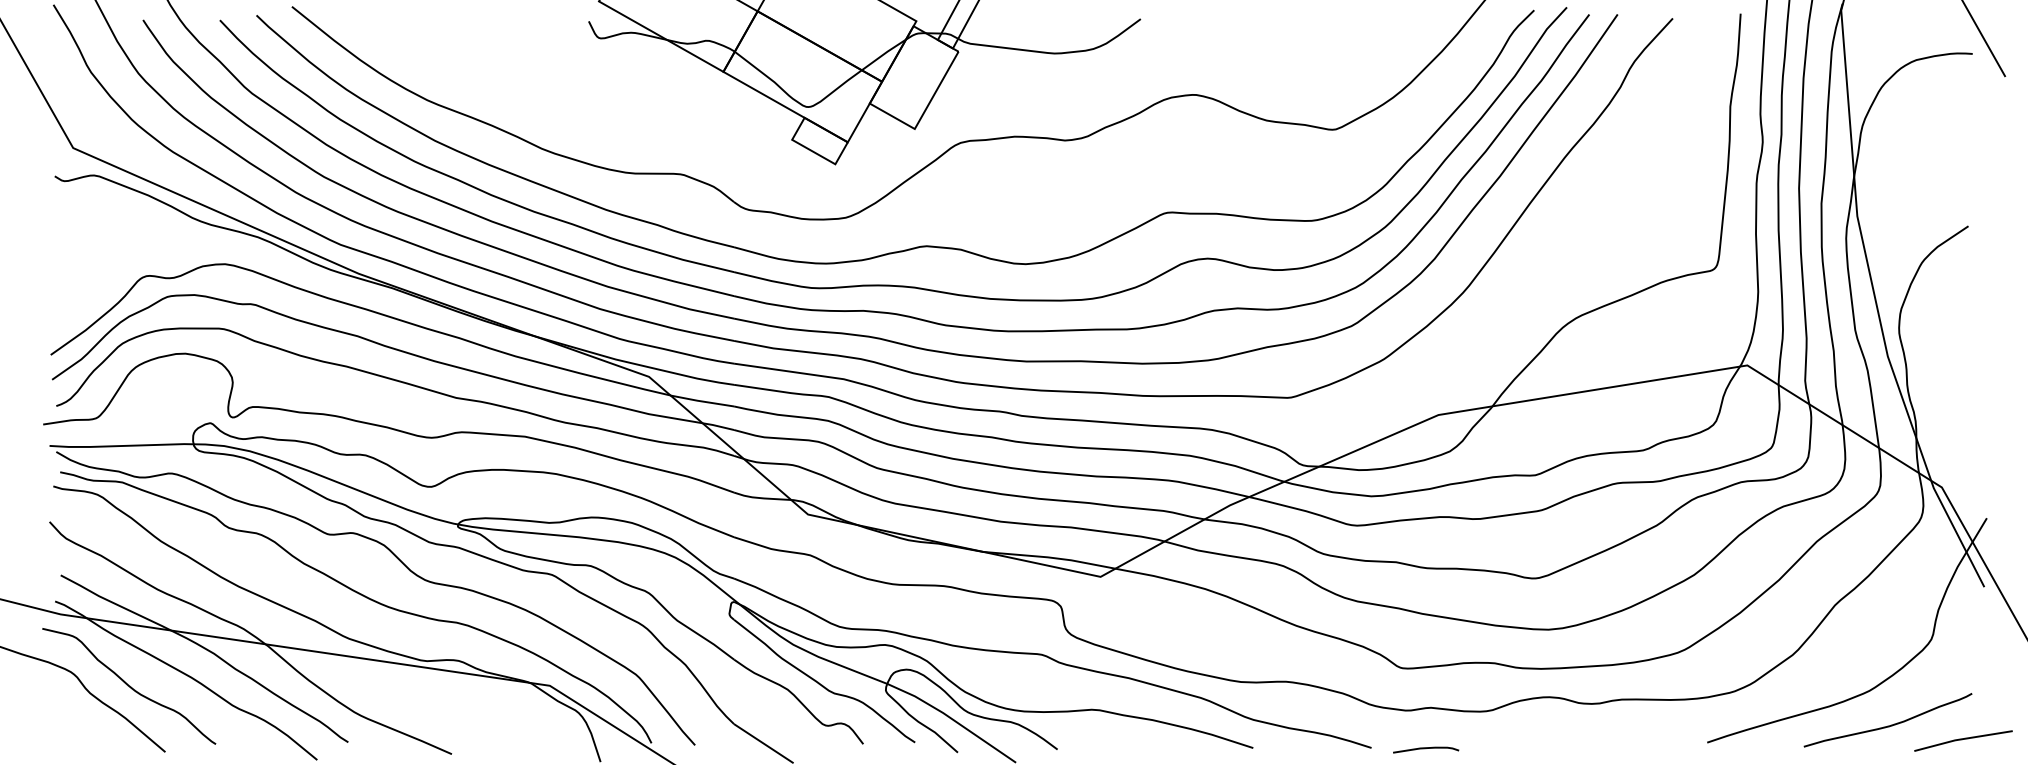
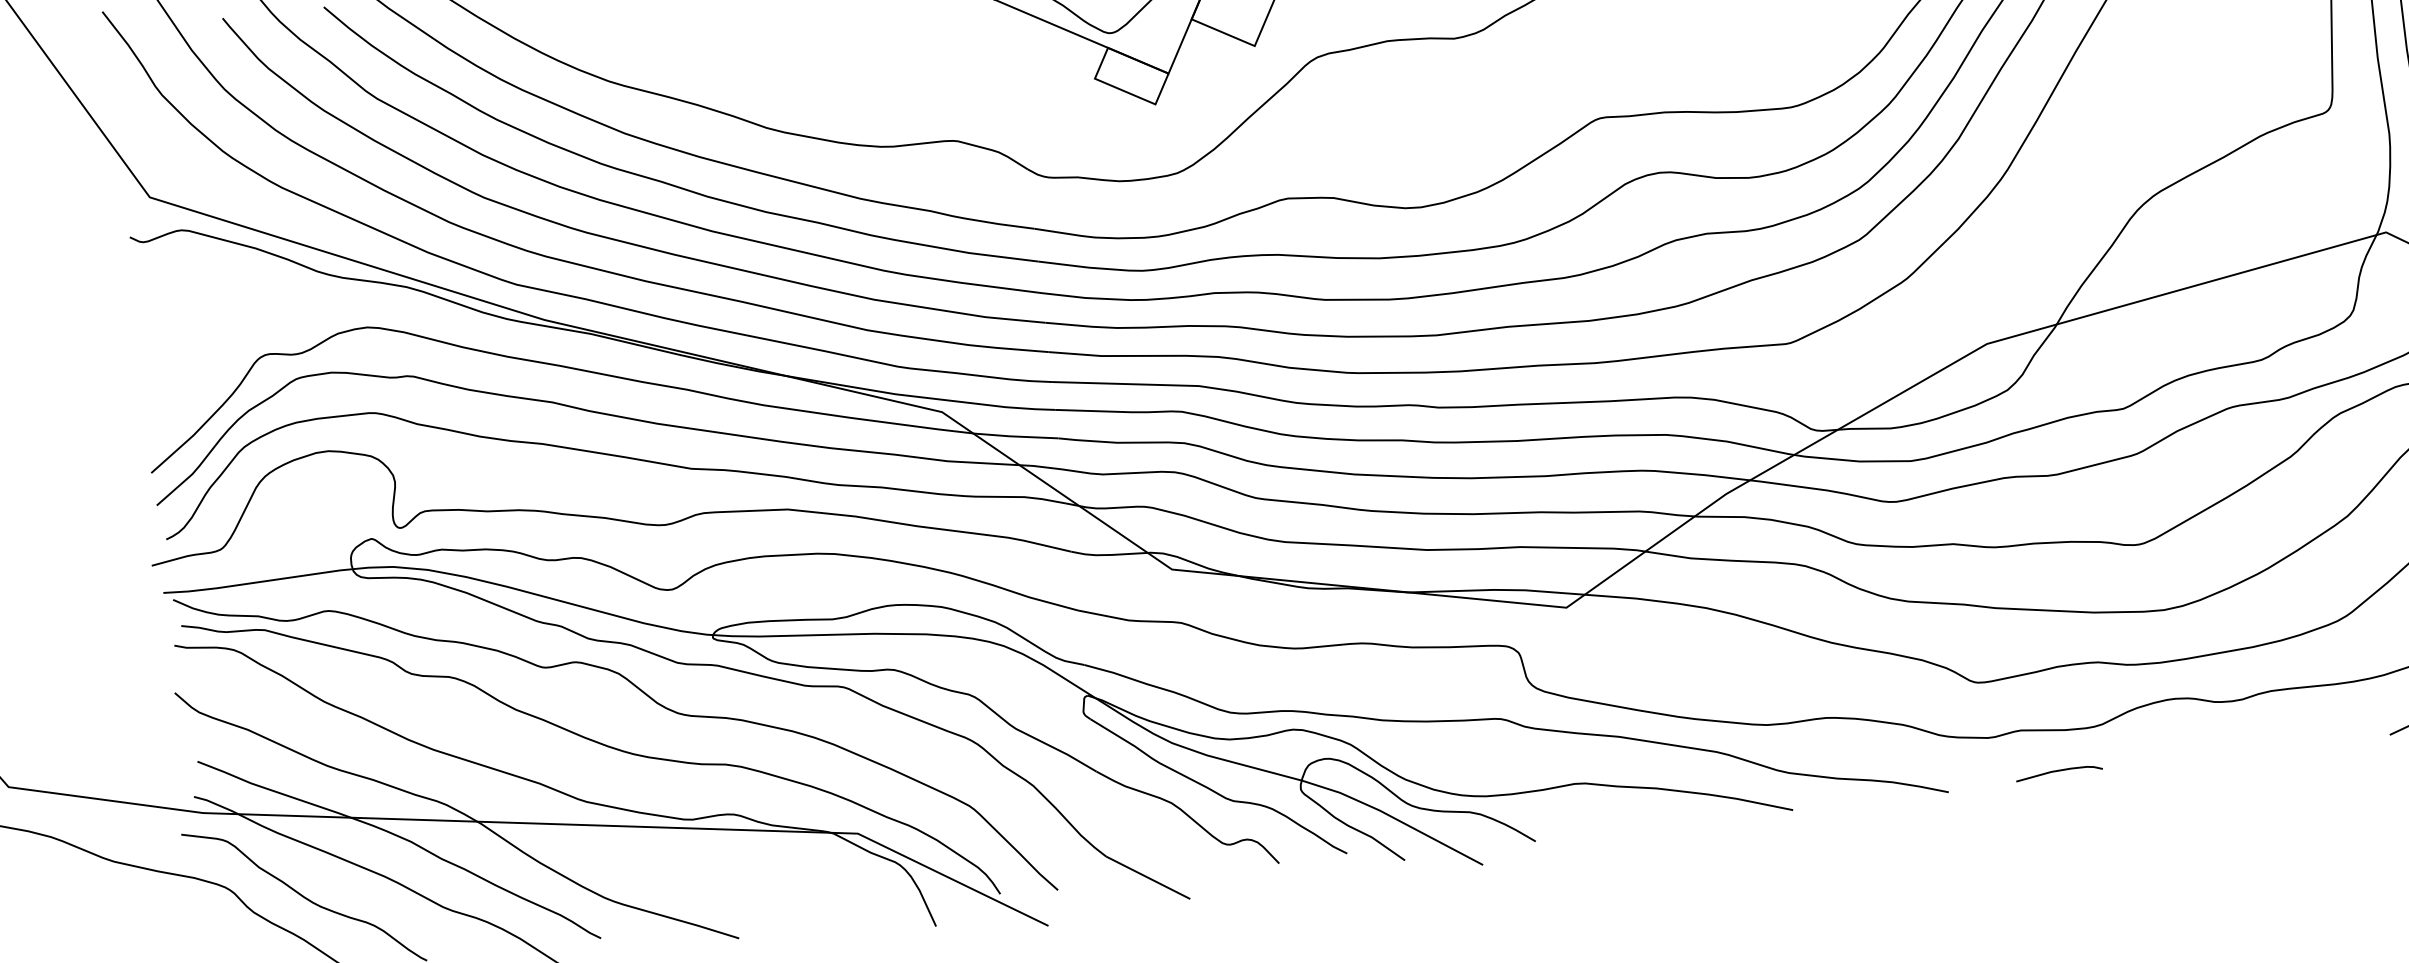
curve: (1426, 748) -> (2059, 771), moved

